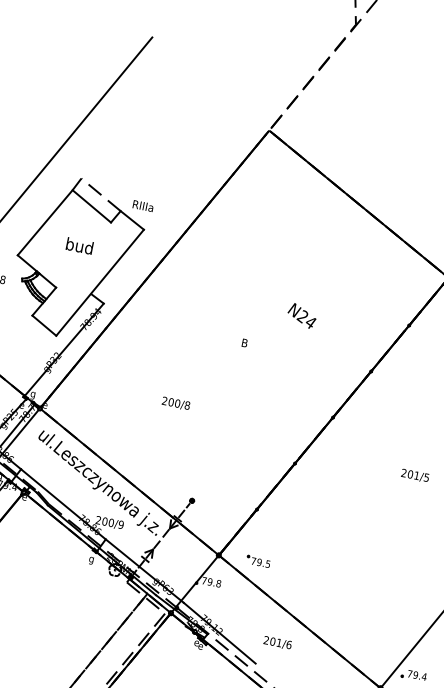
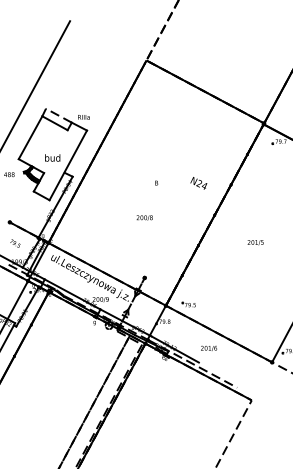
text: (79, 245) -> (52, 157), moved
text: (301, 316) -> (198, 183), moved
text: (175, 402) -> (144, 217), moved
text: (414, 475) -> (255, 242), moved

